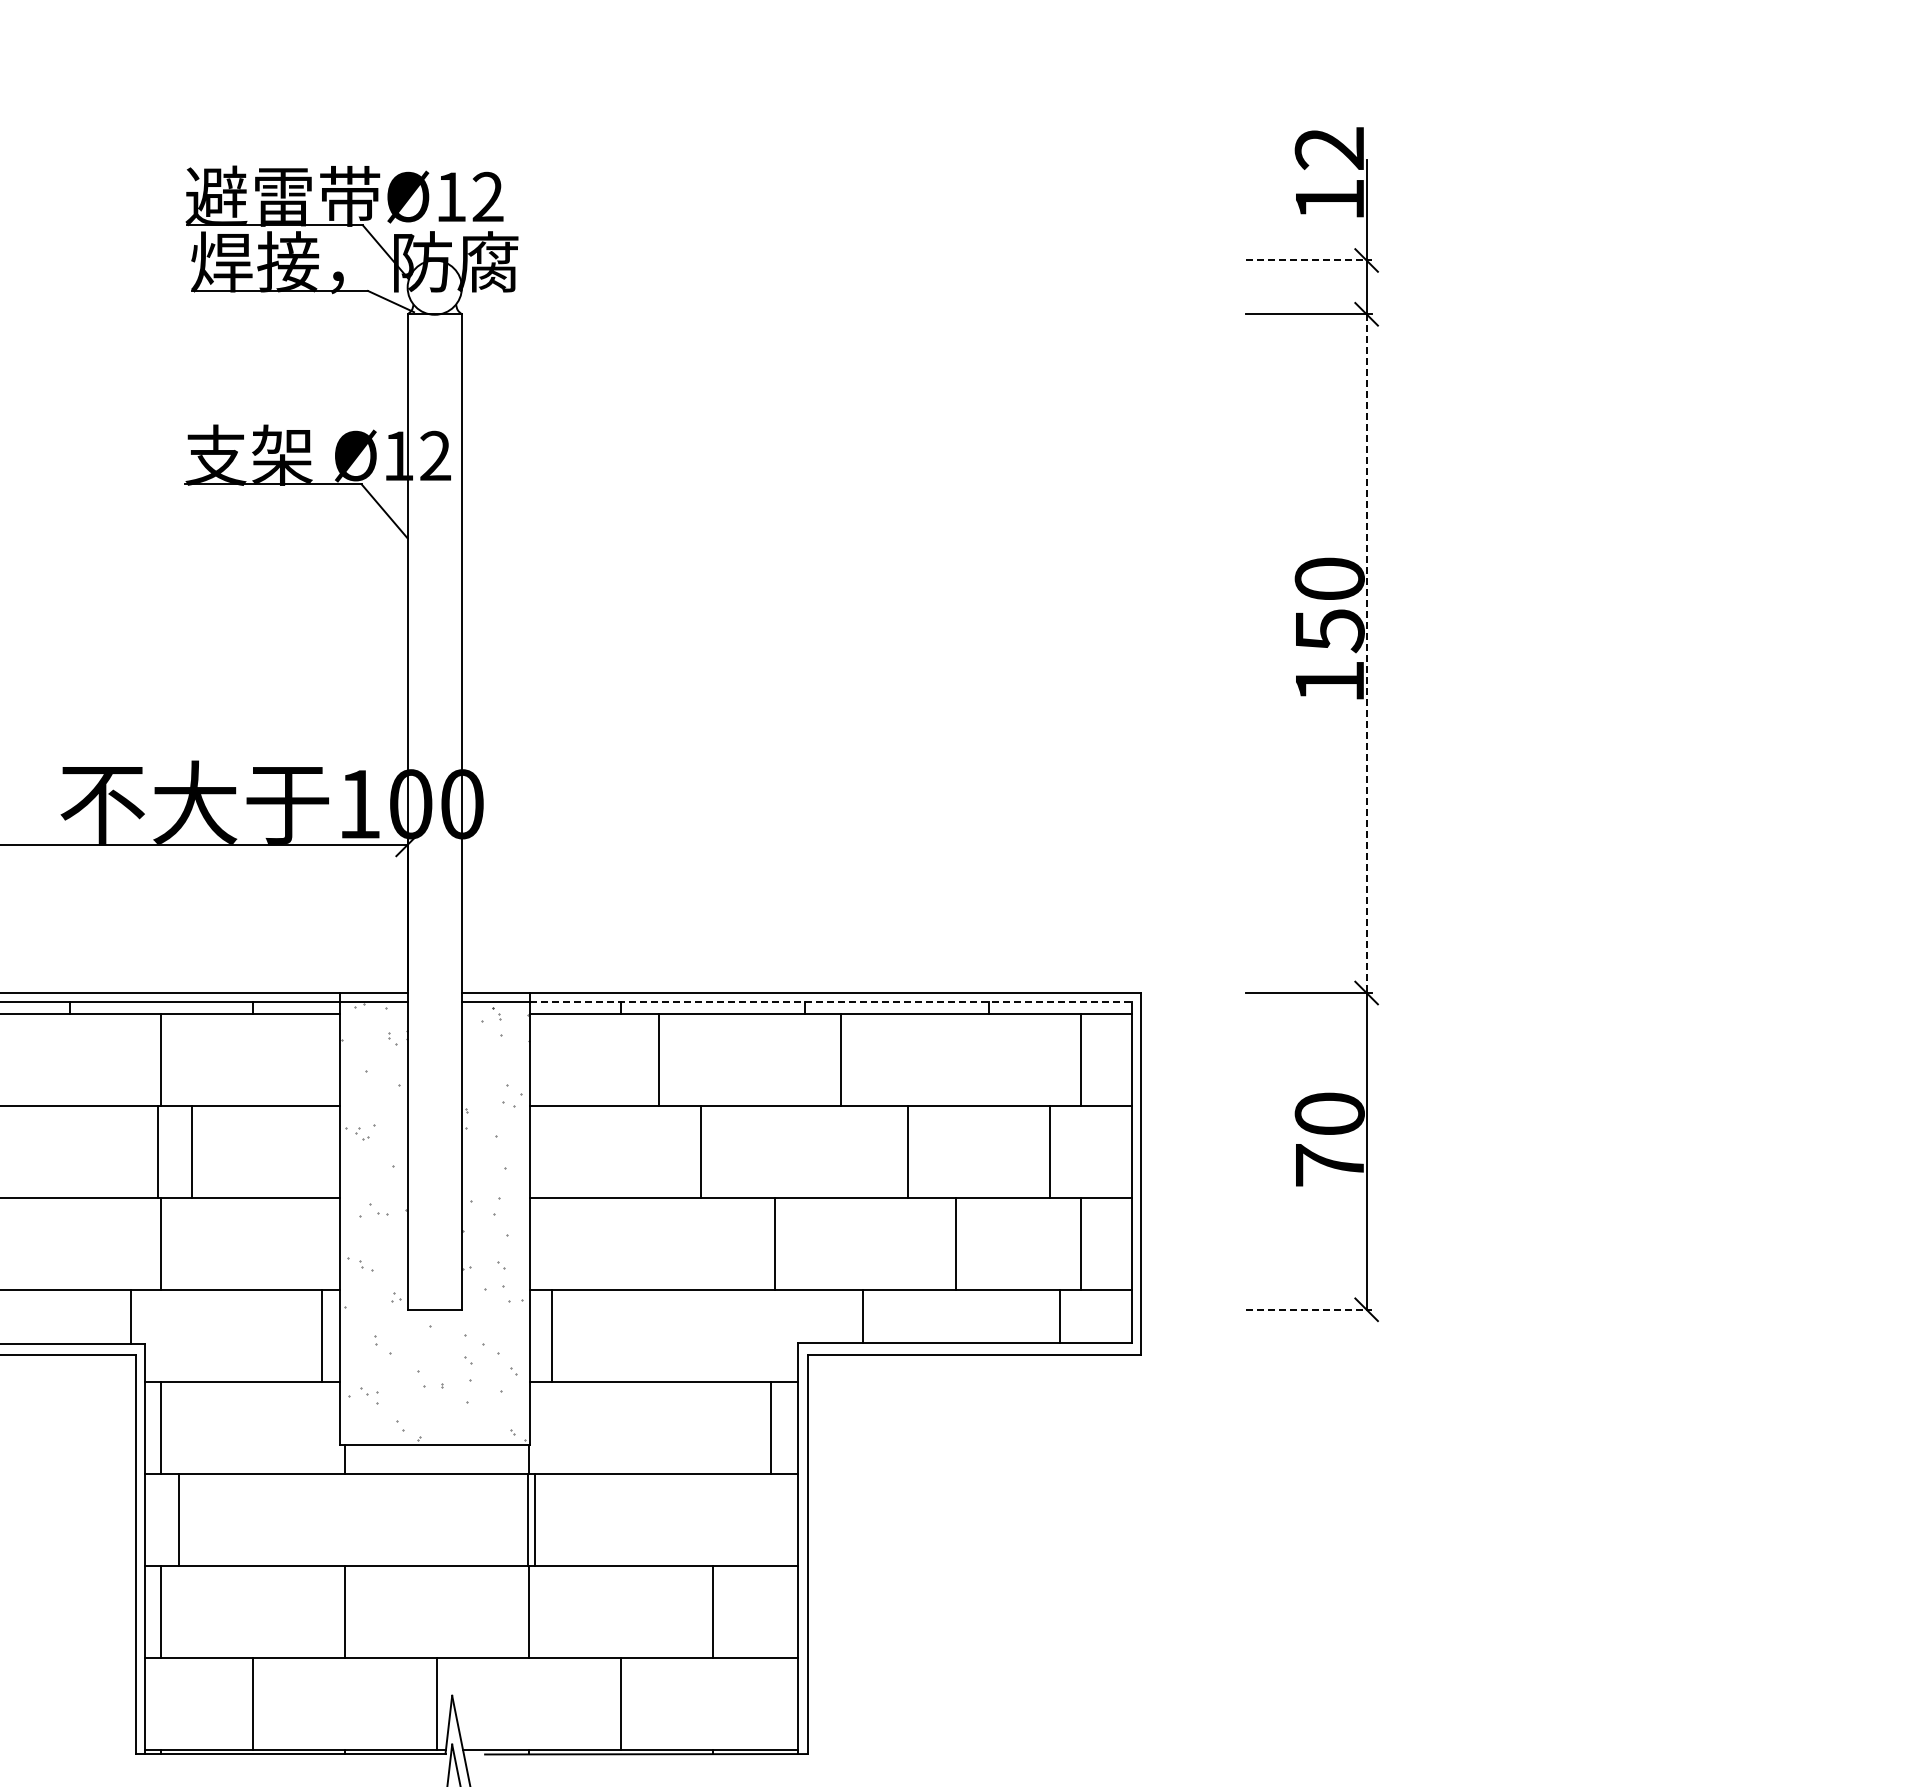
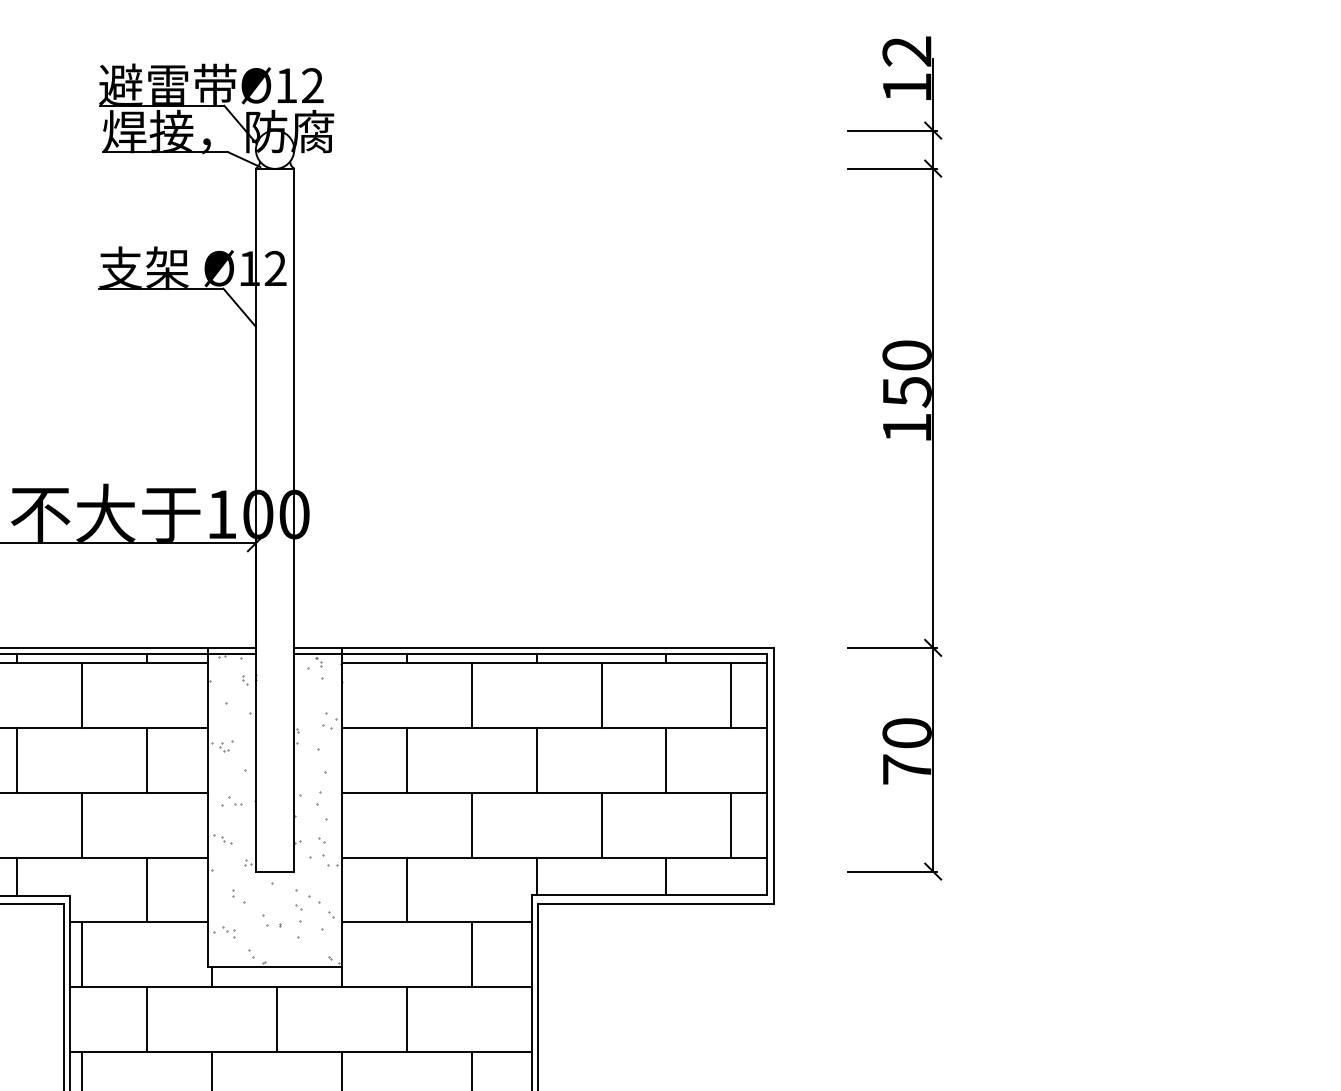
line: (1309, 260) -> (892, 130), dashed -> solid
line: (1366, 654) -> (933, 408), dashed -> solid
line: (830, 1002) -> (554, 654), dashed -> solid
line: (659, 1059) -> (471, 694), moved
line: (841, 1059) -> (601, 694), moved
line: (157, 1151) -> (17, 759), moved
line: (192, 1151) -> (147, 759), moved
line: (701, 1151) -> (406, 759), moved
line: (908, 1151) -> (536, 759), moved
line: (1049, 1151) -> (666, 759), moved
line: (775, 1243) -> (471, 824), moved
line: (956, 1243) -> (601, 824), moved
line: (1309, 1309) -> (892, 871), dashed -> solid
line: (130, 1316) -> (17, 876), moved
line: (863, 1316) -> (536, 876), moved
line: (1059, 1316) -> (666, 876), moved
line: (322, 1335) -> (147, 889), moved
line: (552, 1335) -> (406, 889), moved
line: (771, 1427) -> (471, 954), moved
line: (179, 1519) -> (147, 1019), moved
line: (528, 1519) -> (276, 1019), moved
line: (535, 1519) -> (406, 1019), moved

